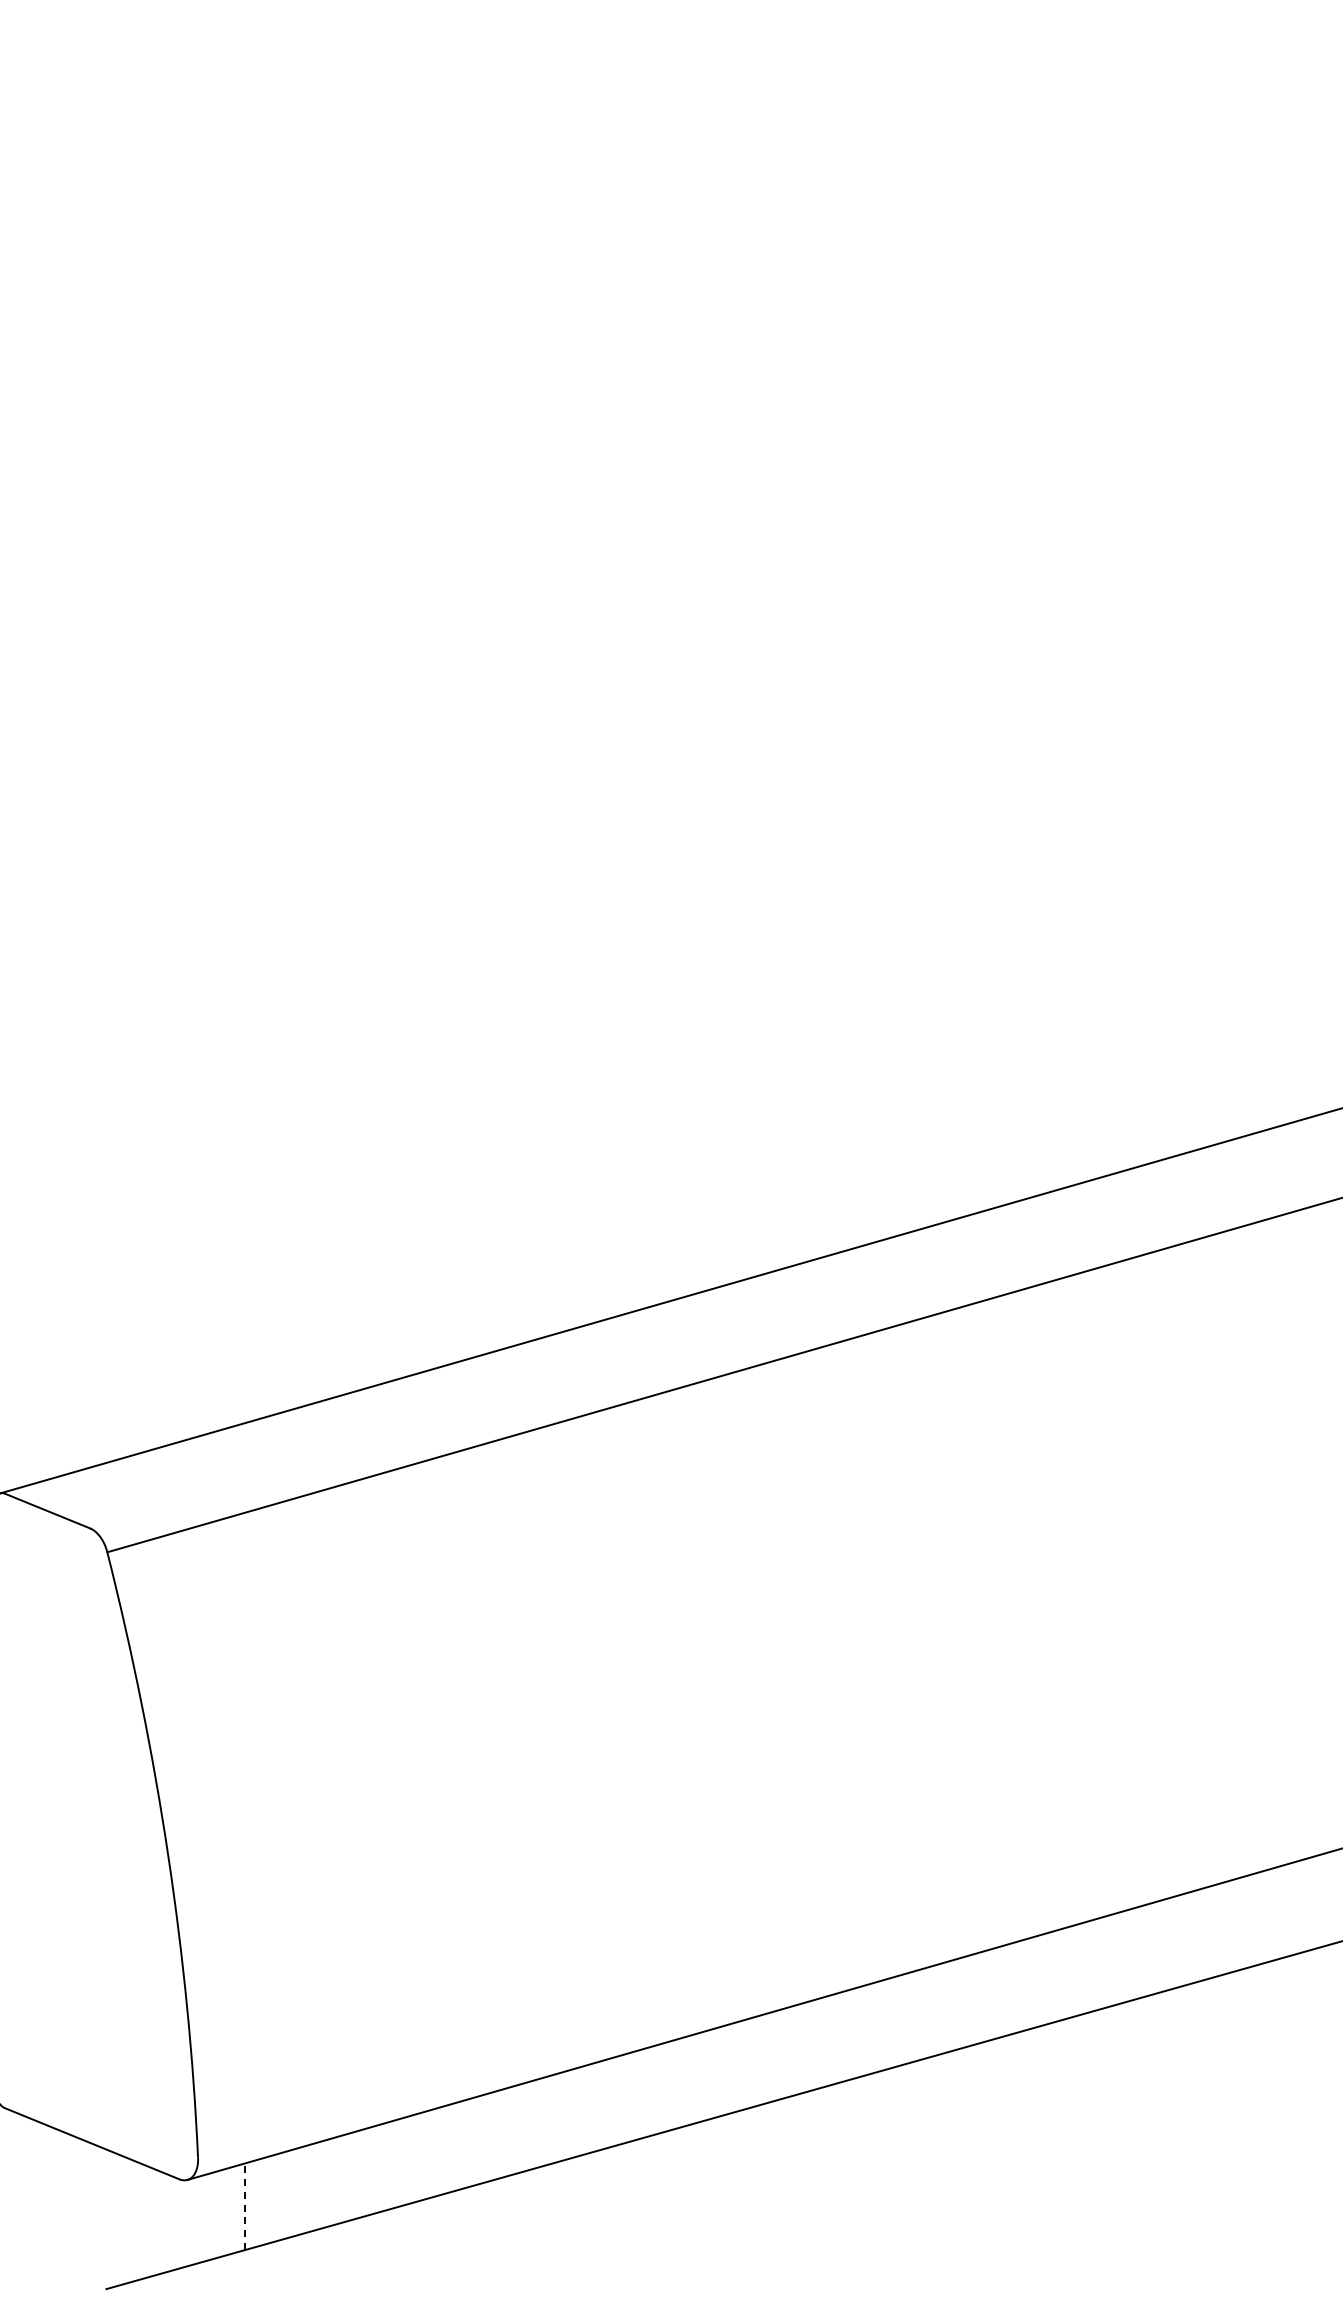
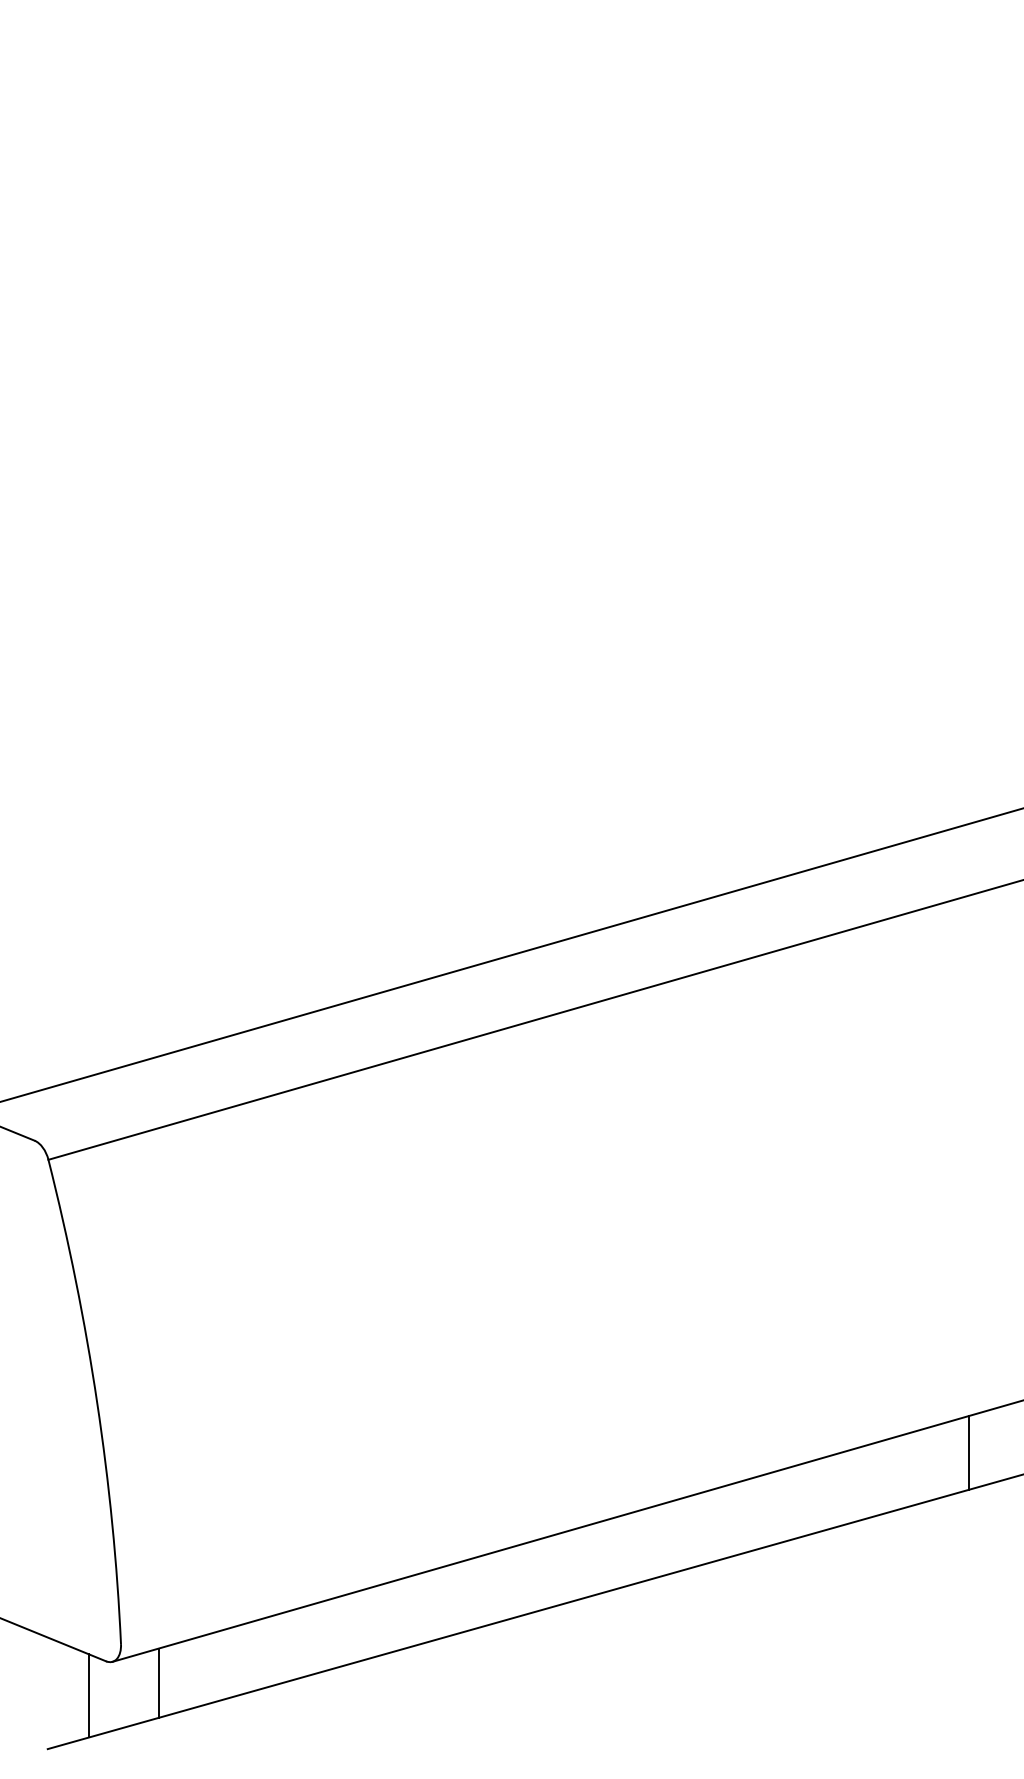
line: (1258, 1918) -> (969, 1452), added
line: (245, 2206) -> (158, 1683), dashed -> solid
line: (158, 2222) -> (89, 1695), added

